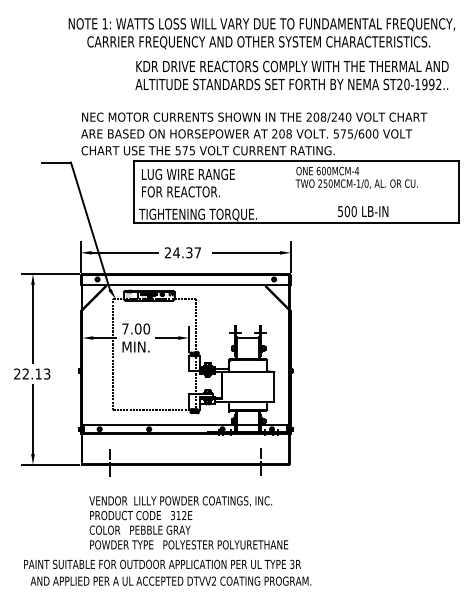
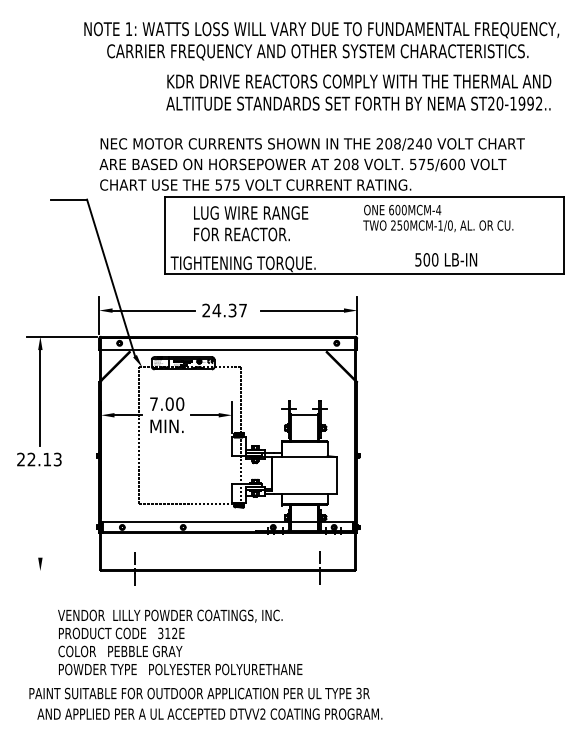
text: (188, 183) -> (251, 224), moved
line: (33, 418) -> (40, 514), removed
line: (50, 464) -> (61, 570), removed
text: (188, 522) -> (179, 642), moved

